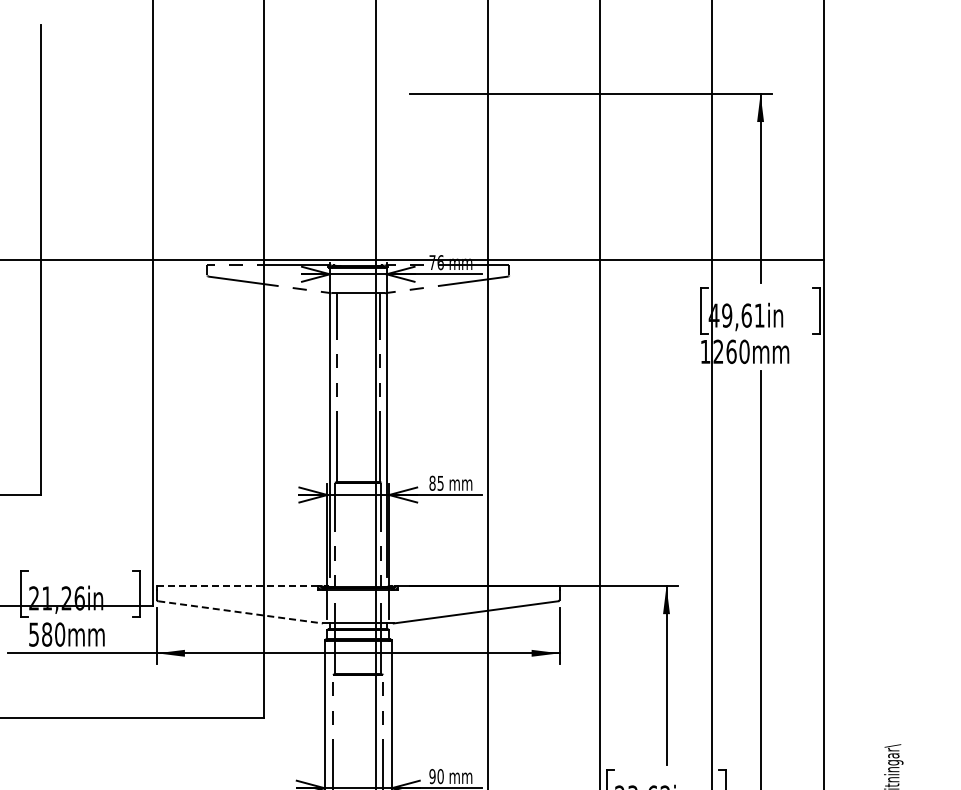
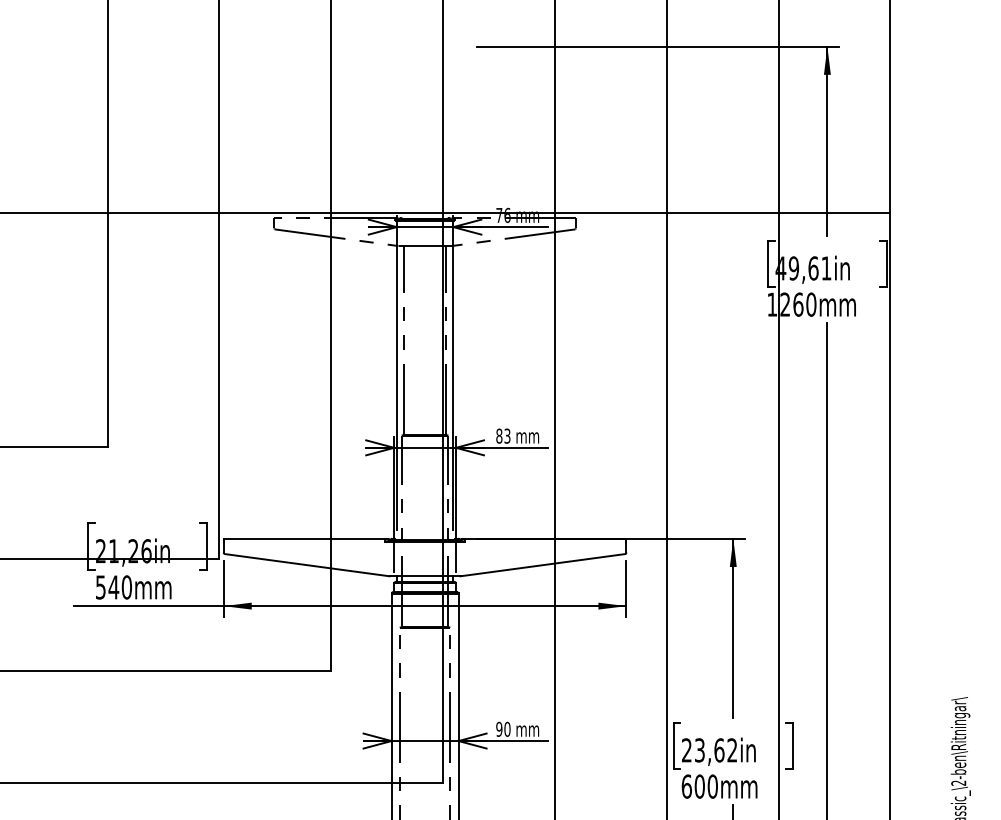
text: (440, 482) -> (507, 435), 85 -> 83
line: (237, 586) -> (304, 539), dashed -> solid
line: (240, 612) -> (307, 565), dashed -> solid
text: (46, 634) -> (113, 587), 580mm -> 540mm

